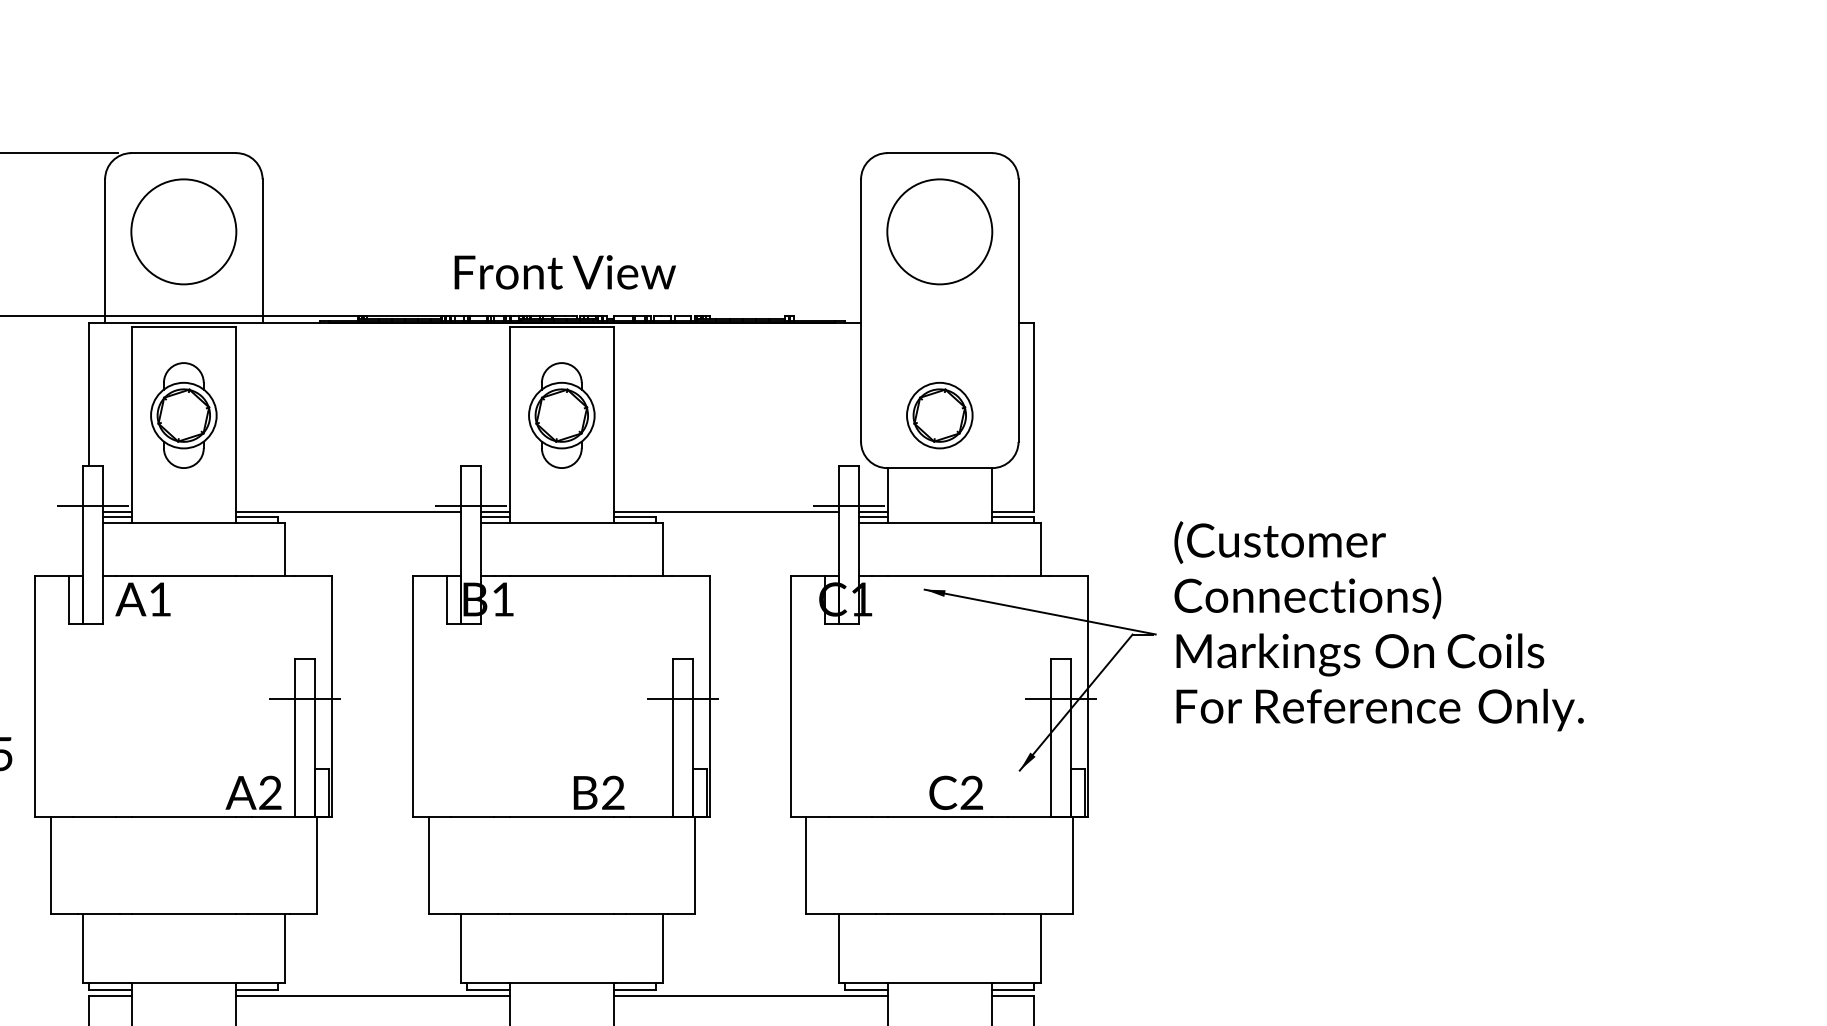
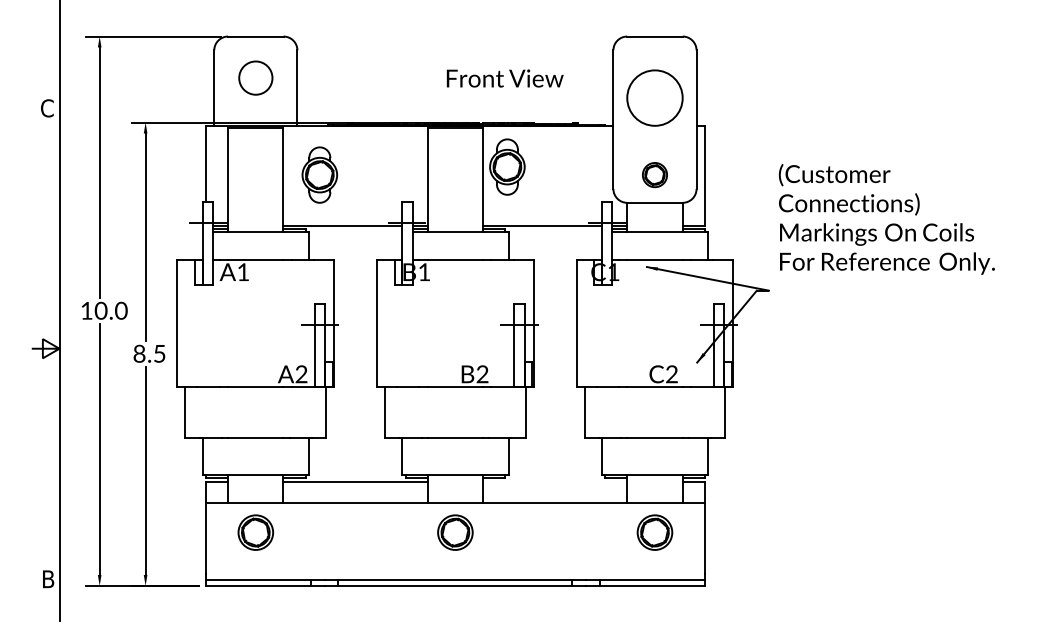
circle: (183, 230) -> (255, 77), size x0.6
circle: (938, 230) -> (654, 97), moved
text: (563, 272) -> (504, 78), moved
part: (183, 414) -> (319, 174), moved
part: (561, 414) -> (507, 166), moved
part: (938, 414) -> (654, 174), size x0.7
text: (1378, 626) -> (886, 219), moved
line: (749, 995) -> (554, 481), removed

